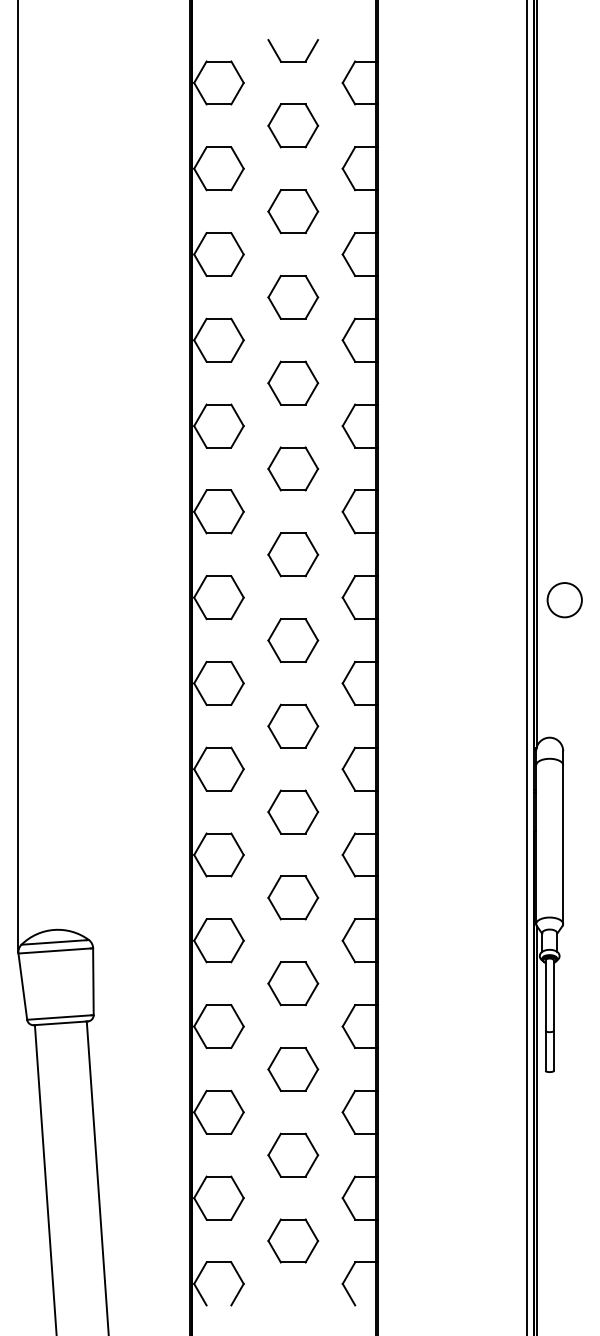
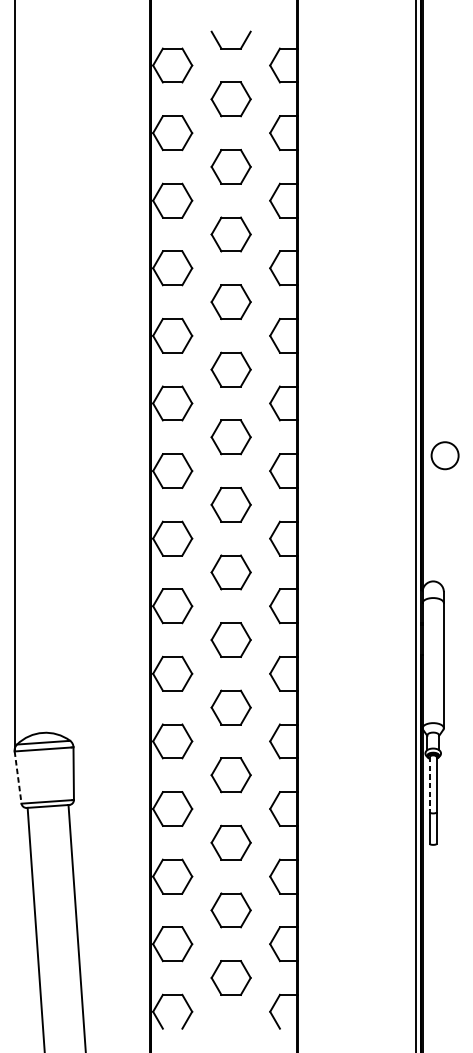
circle: (564, 600) -> (444, 455), moved
line: (22, 987) -> (17, 778), solid -> dashed
line: (545, 996) -> (429, 785), solid -> dashed

